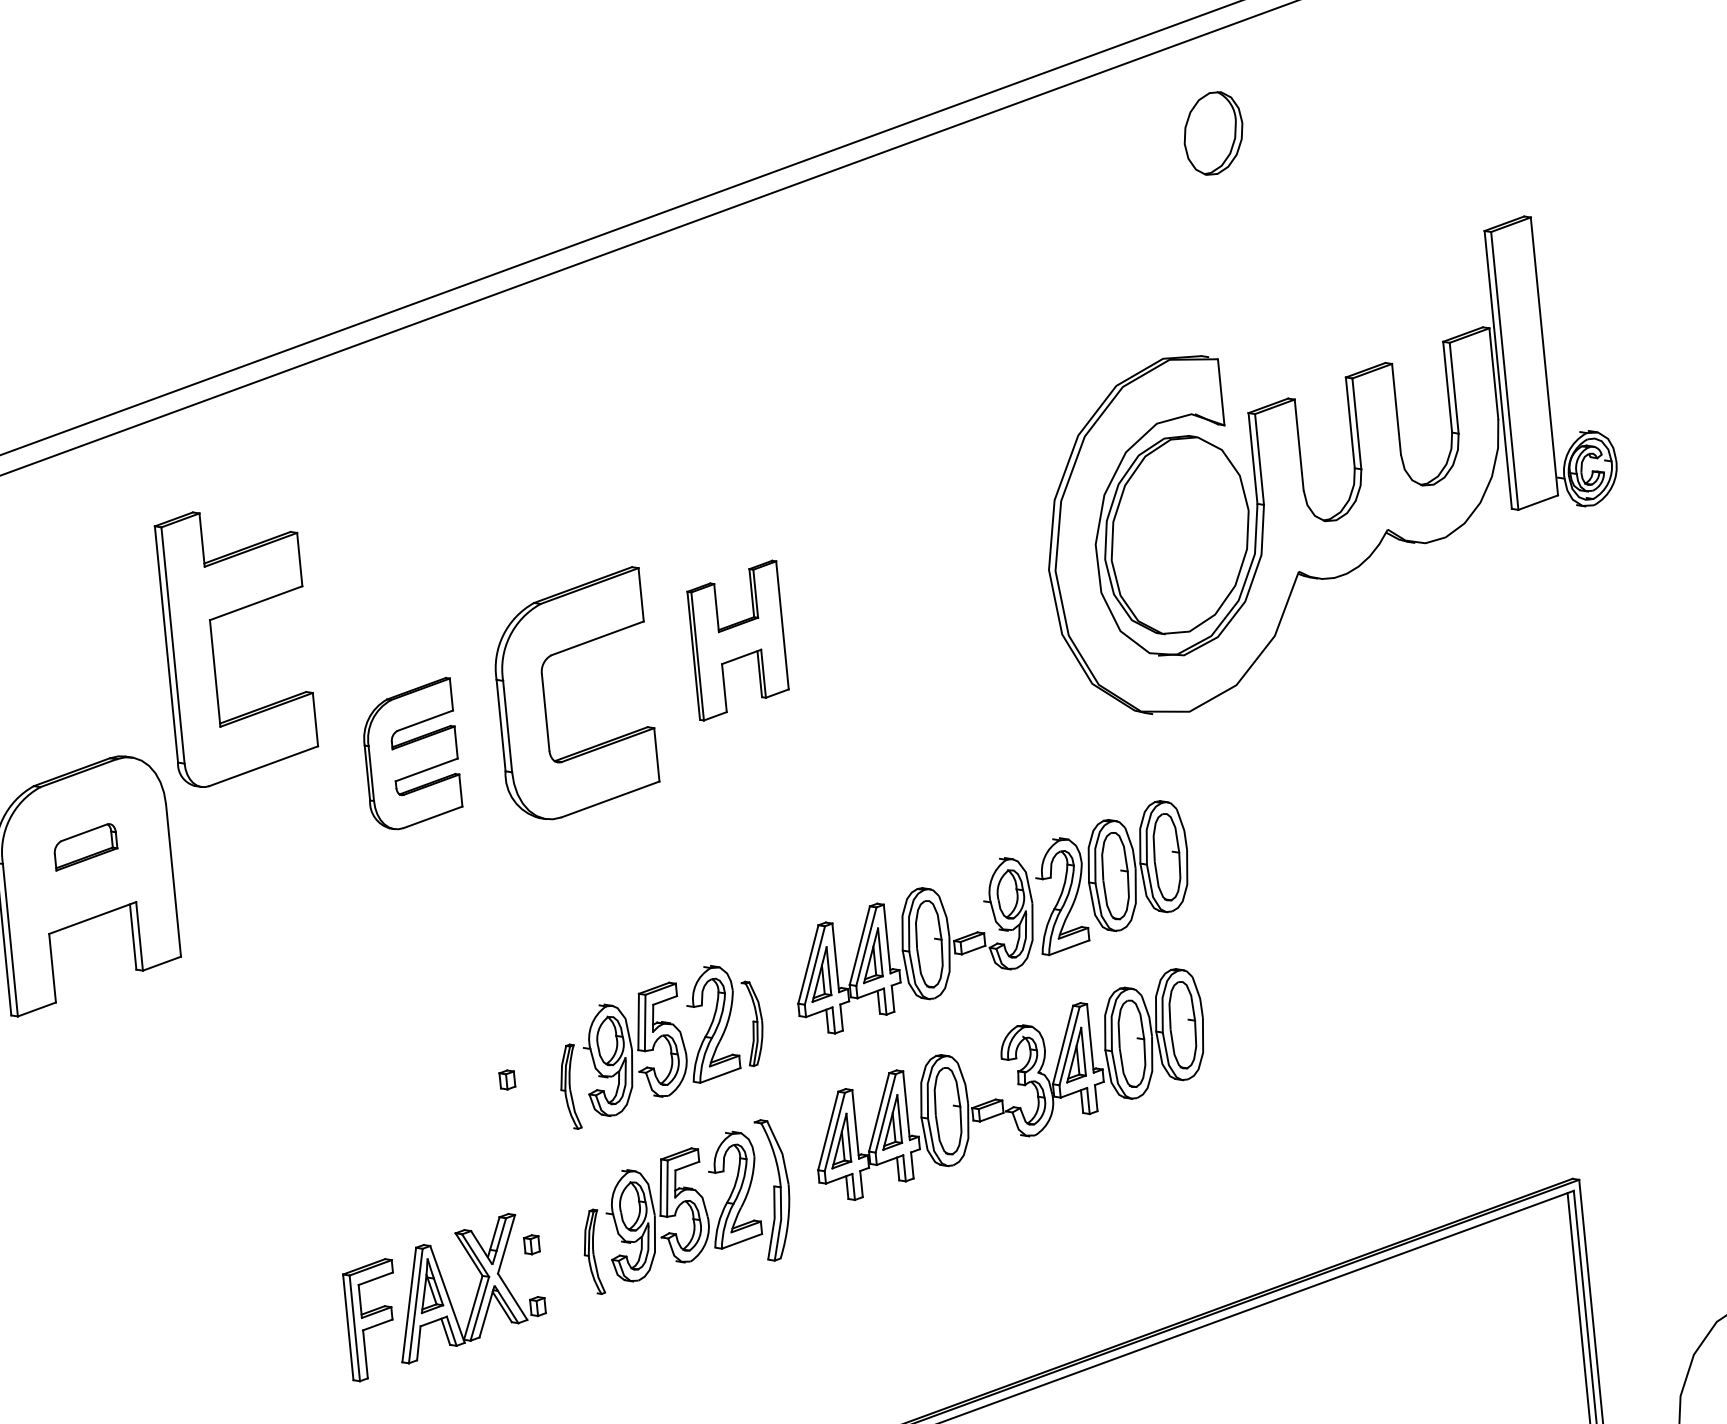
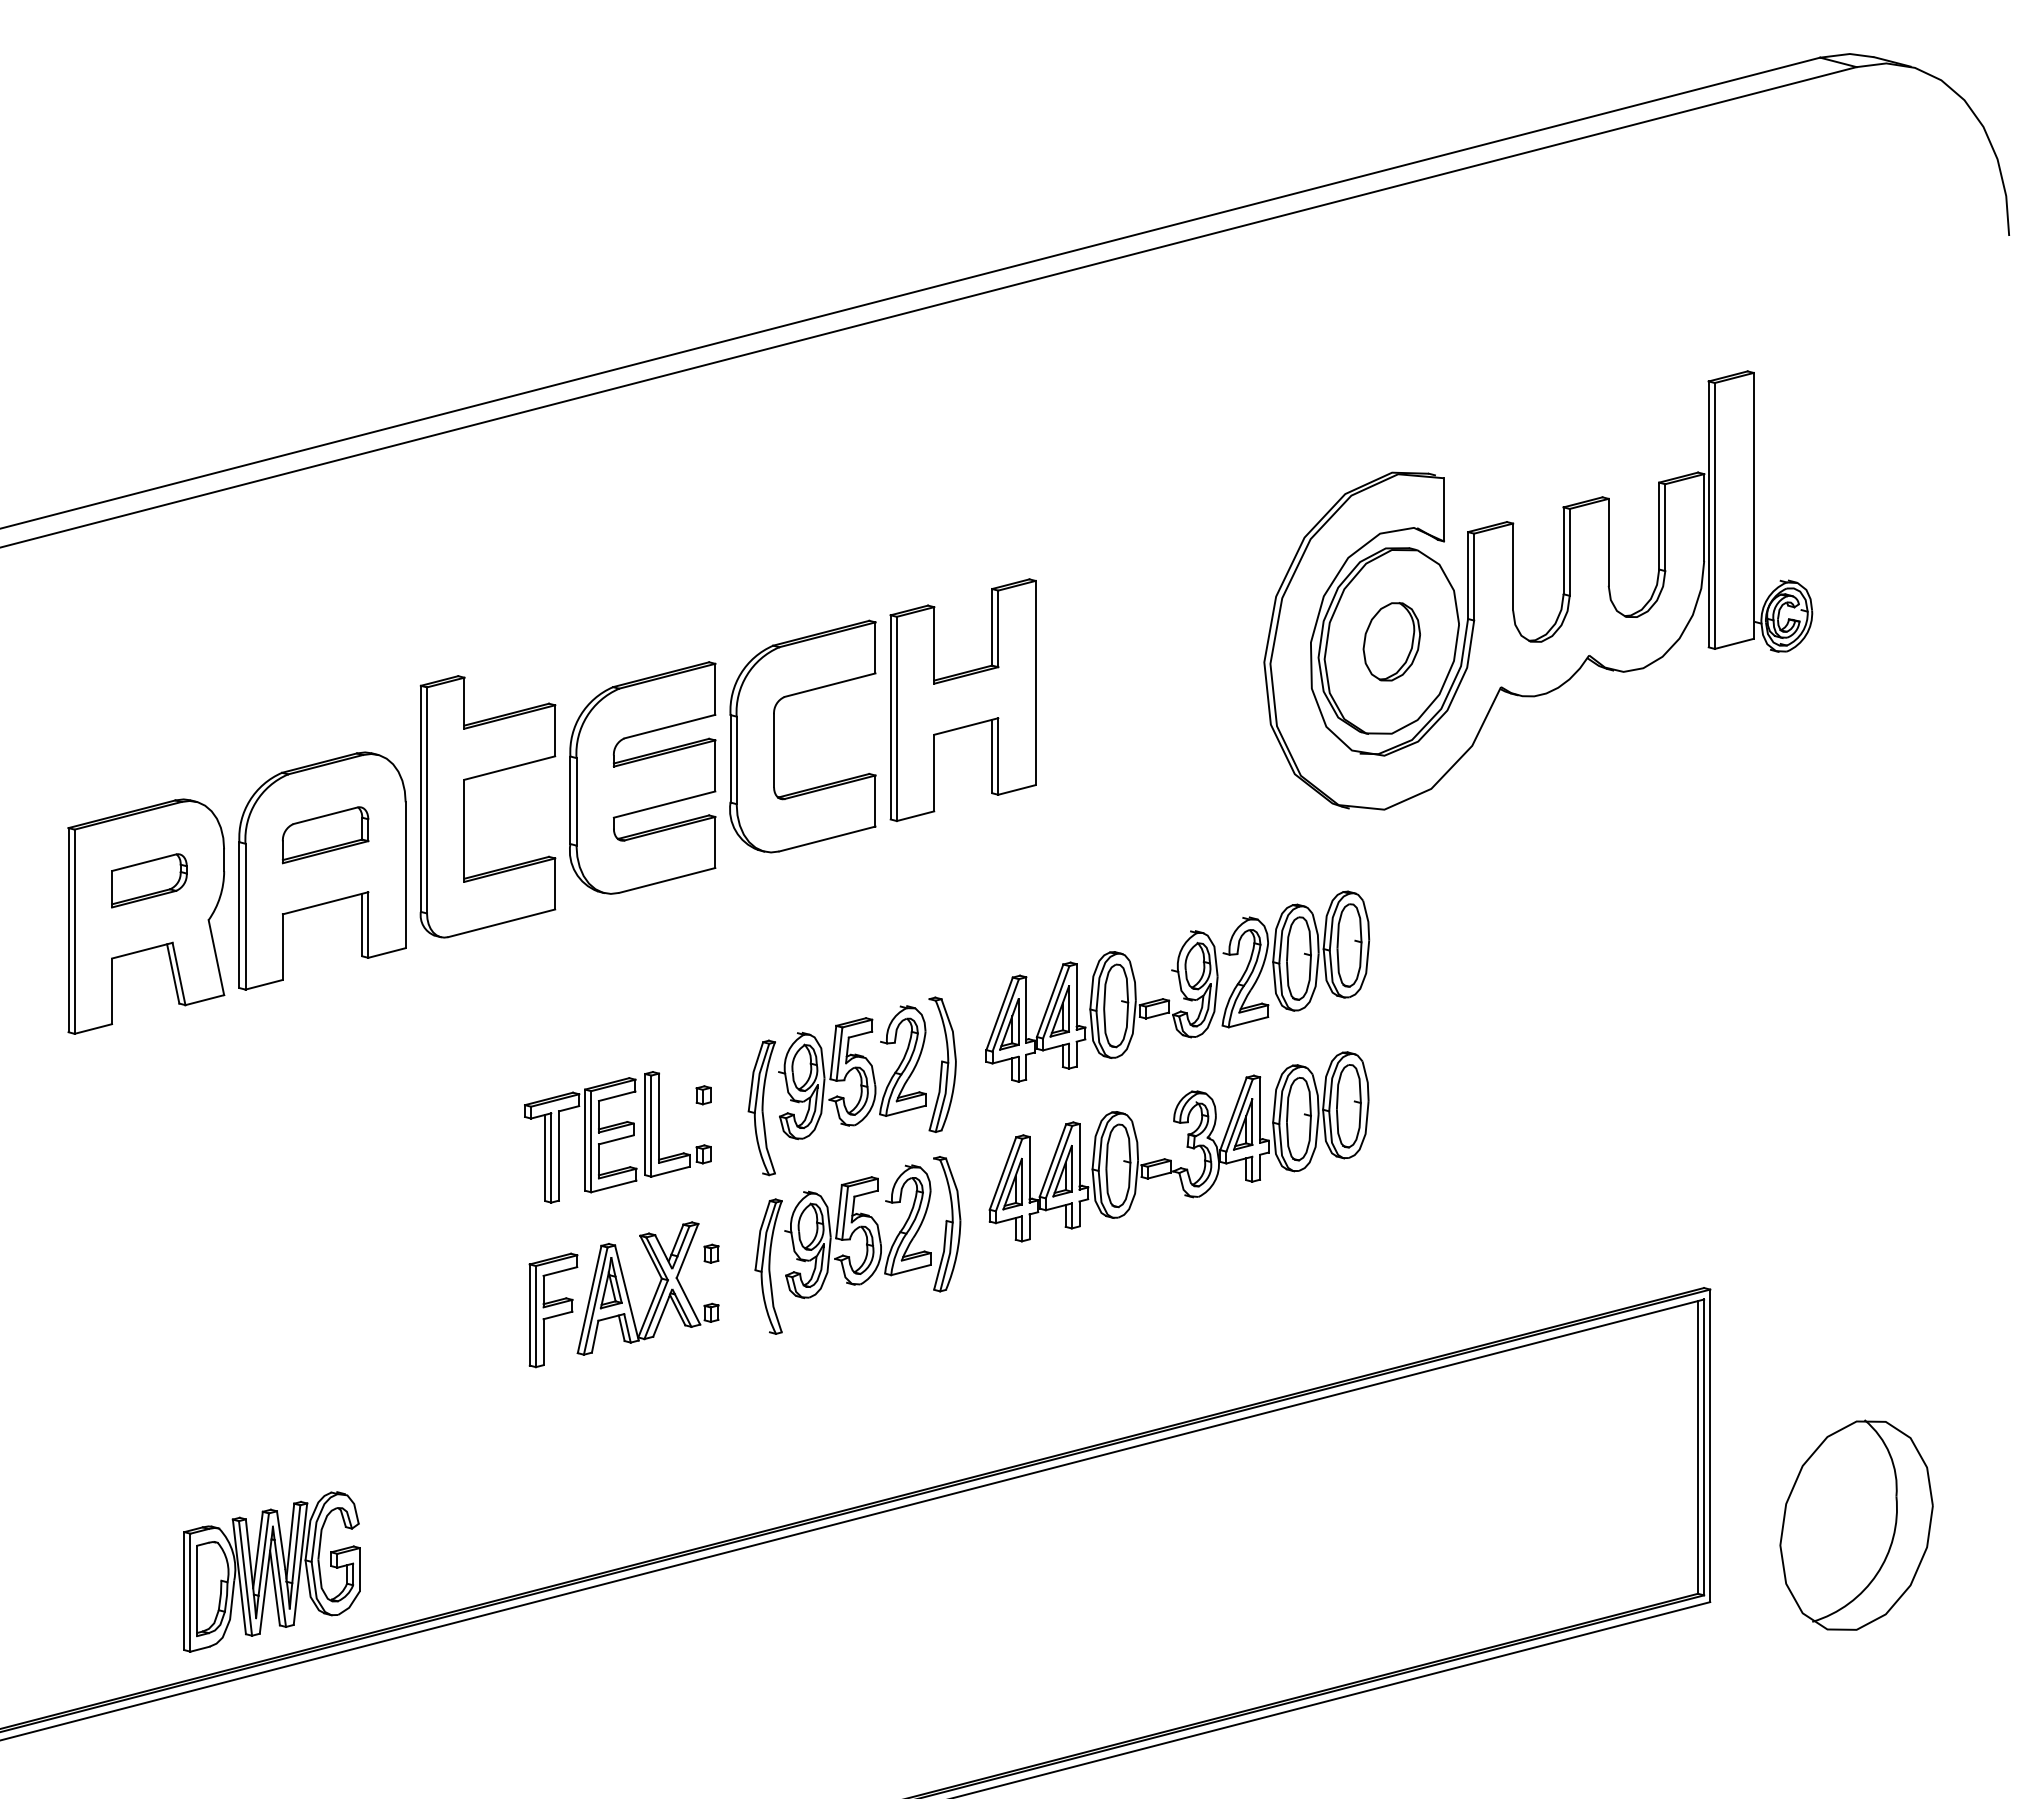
part: (1213, 133) -> (1391, 641), moved
part: (737, 640) -> (962, 700), size x1.67
part: (212, 648) -> (464, 806), moved
part: (410, 754) -> (642, 777), size x1.67
part: (85, 847) -> (325, 835), size x1.43
part: (753, 1023) -> (942, 1064), size x1.67
part: (569, 1086) -> (761, 1107), size x1.67
part: (421, 1132) -> (617, 1137), added
part: (592, 1252) -> (768, 1266), size x1.67

